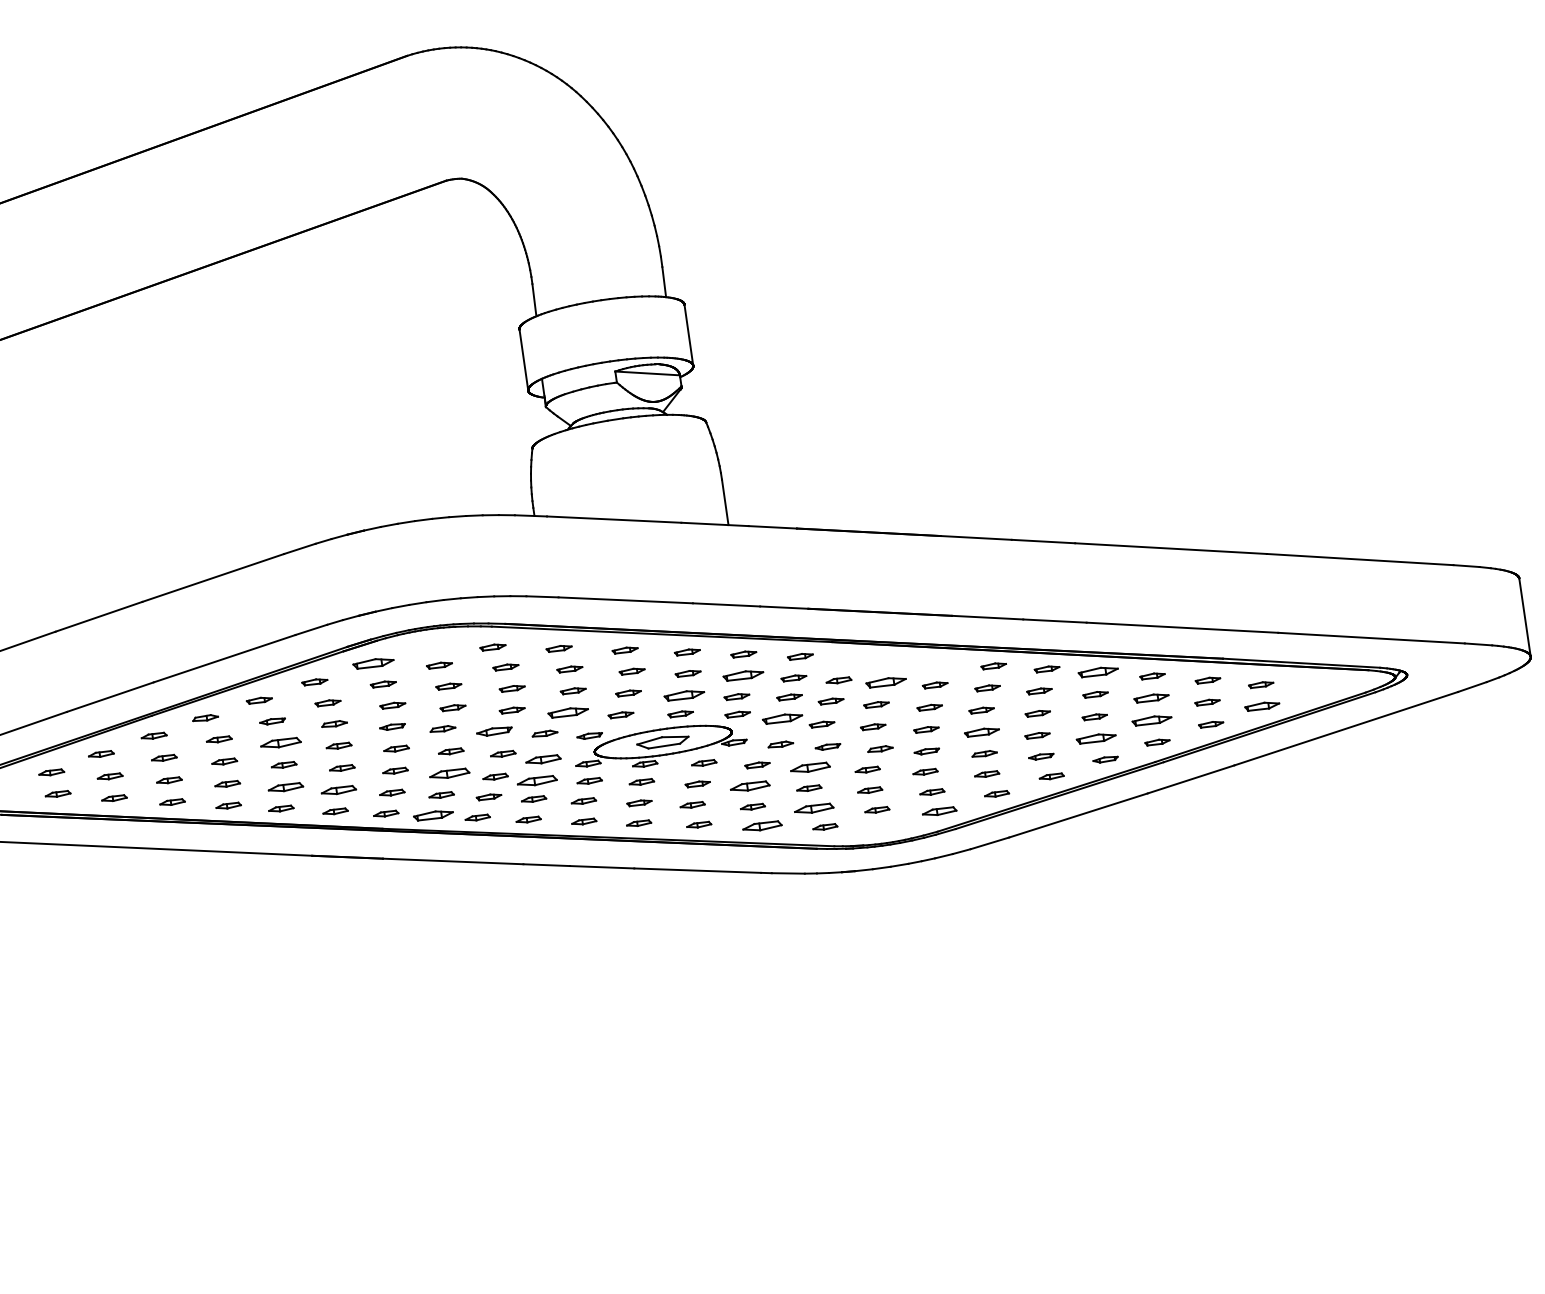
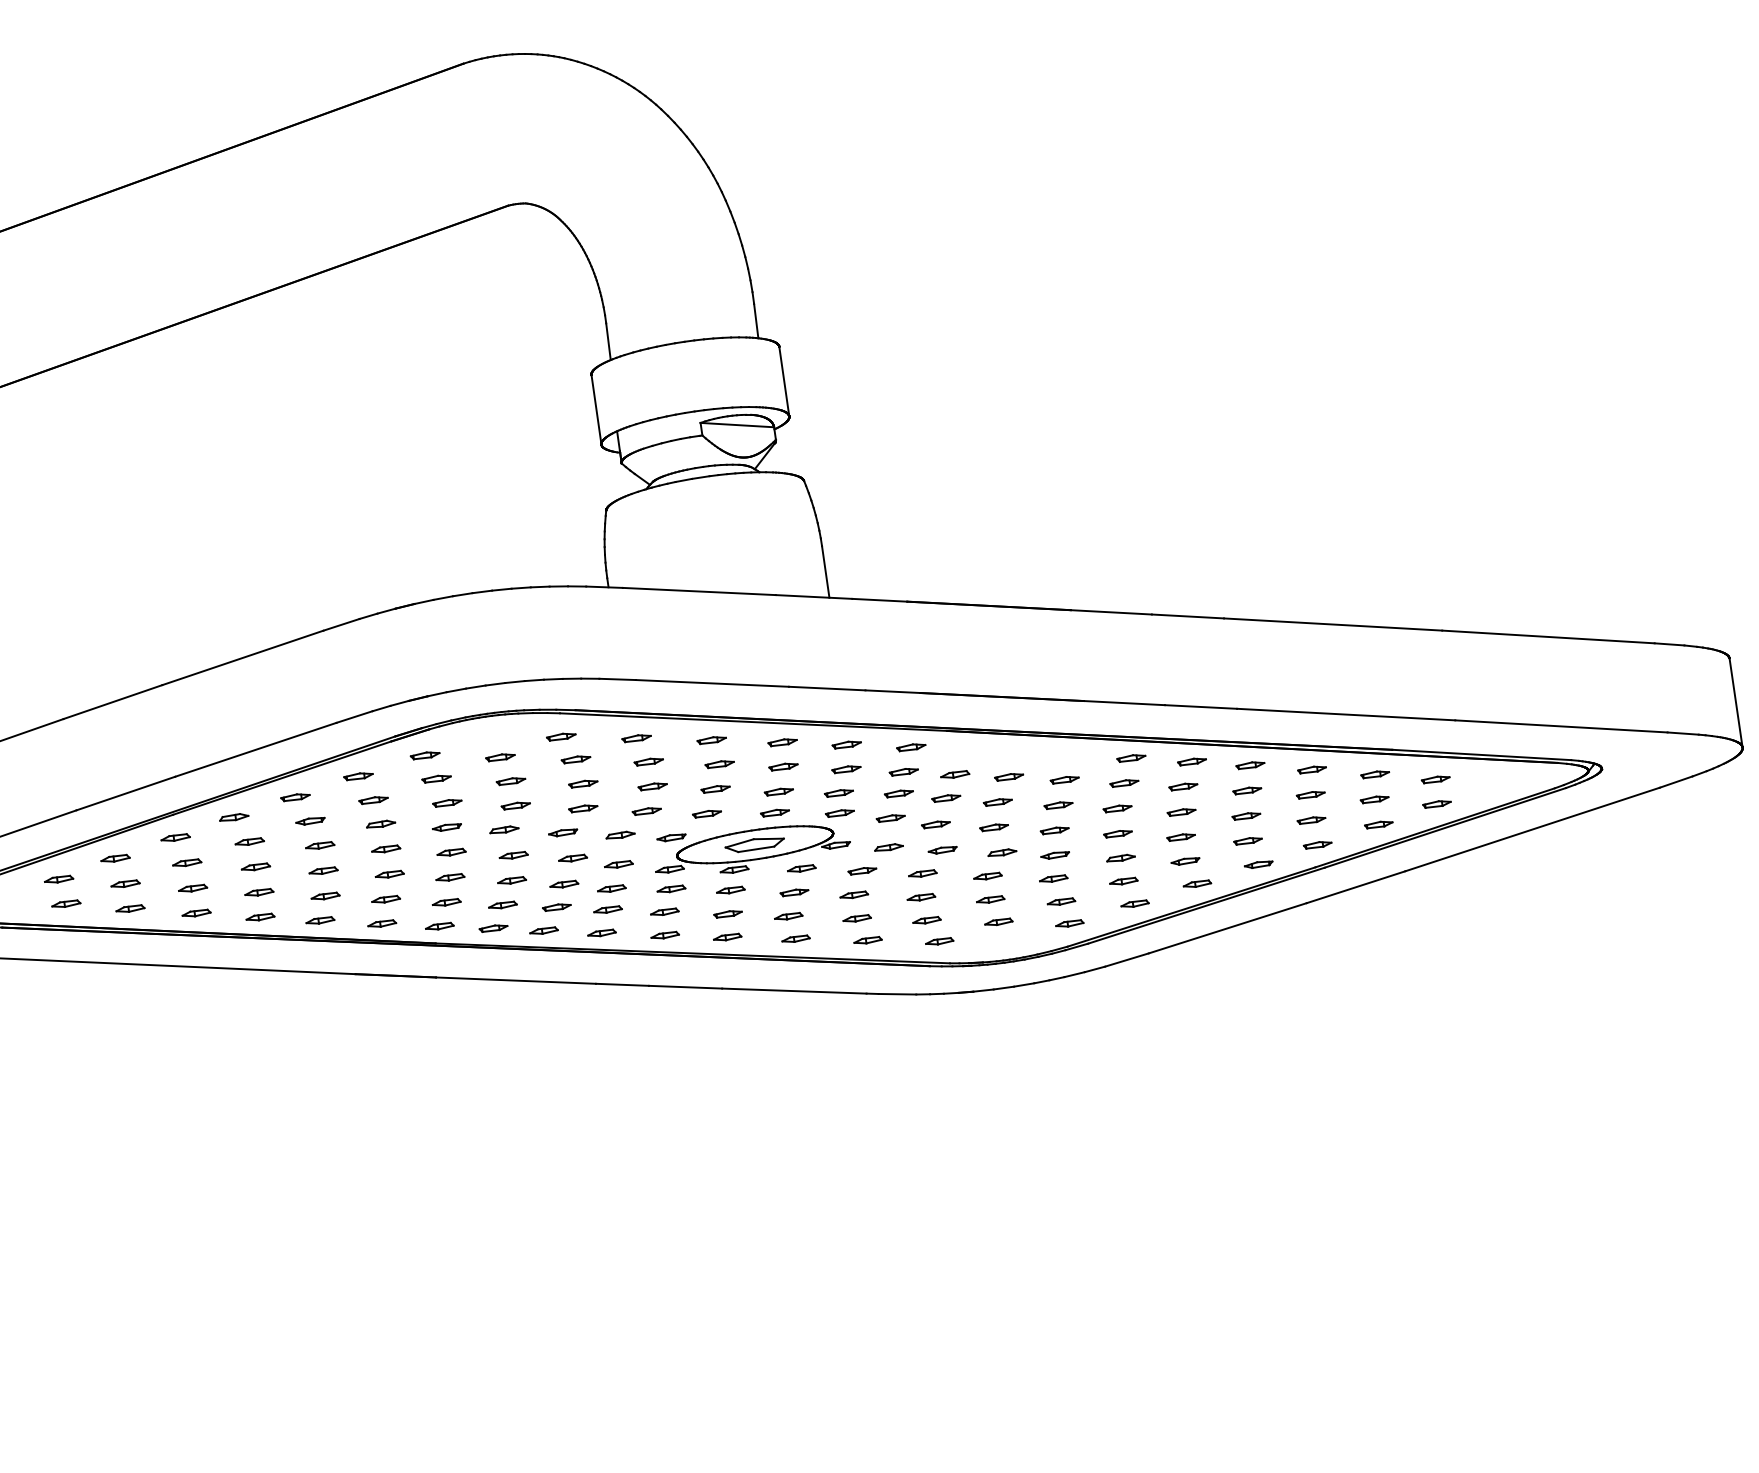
part: (372, 663) -> (424, 755), size x0.62
part: (1098, 672) -> (1250, 765), size x0.62
part: (743, 675) -> (846, 769), size x0.62
part: (886, 683) -> (1009, 777), size x0.62
part: (683, 695) -> (778, 791), size x0.62
part: (1151, 698) -> (1310, 795), size x0.71
part: (1261, 706) -> (1436, 804), size x0.71
part: (567, 712) -> (646, 811), size x0.62
part: (782, 719) -> (890, 818), size x0.62
part: (1152, 720) -> (1311, 820), size x0.62
part: (494, 731) -> (563, 832), size x0.71
part: (981, 733) -> (1117, 834), size x0.71
part: (1095, 739) -> (1247, 841), size x0.62
part: (281, 742) -> (320, 845), size x0.62
part: (543, 759) -> (618, 864), size x0.71
part: (810, 767) -> (922, 873), size x0.62
part: (449, 773) -> (511, 880), size x0.62
part: (537, 780) -> (611, 888), size x0.62
part: (750, 785) -> (854, 894), size x0.62
part: (285, 786) -> (325, 895), size x0.71
part: (339, 789) -> (386, 898), size x0.71
part: (813, 808) -> (926, 920), size x0.62
part: (939, 811) -> (1069, 923), size x0.71
part: (433, 815) -> (493, 928), size x0.62
part: (761, 826) -> (867, 940), size x0.62

